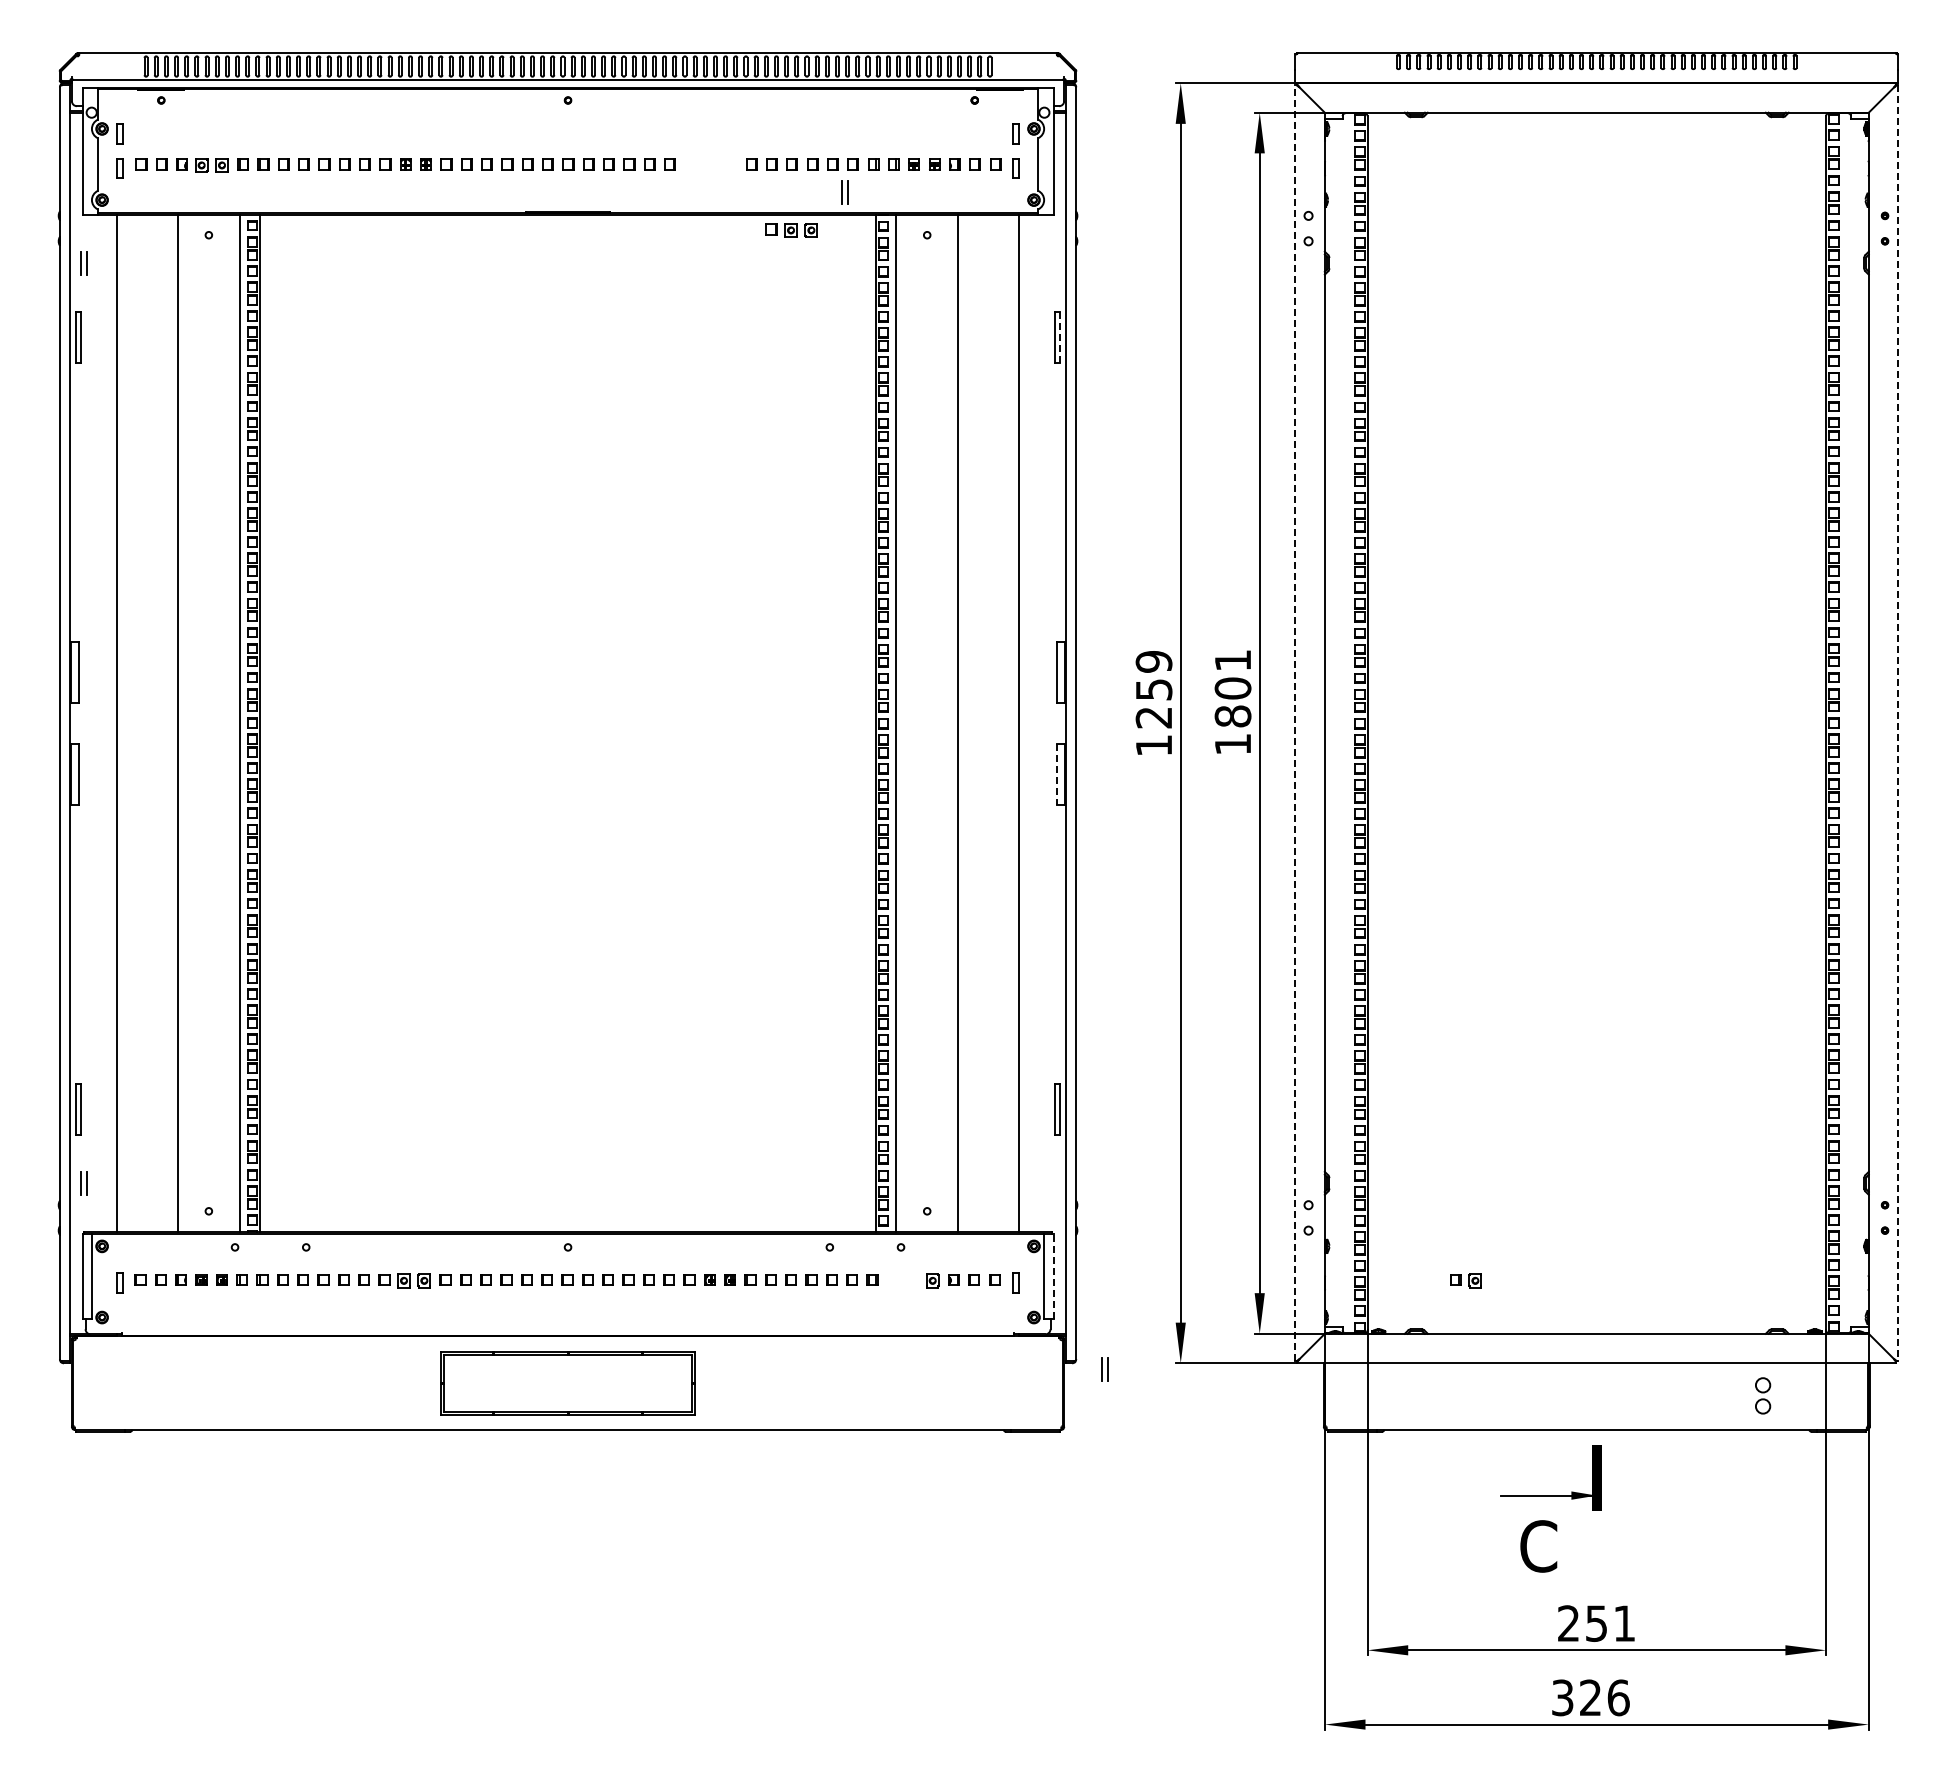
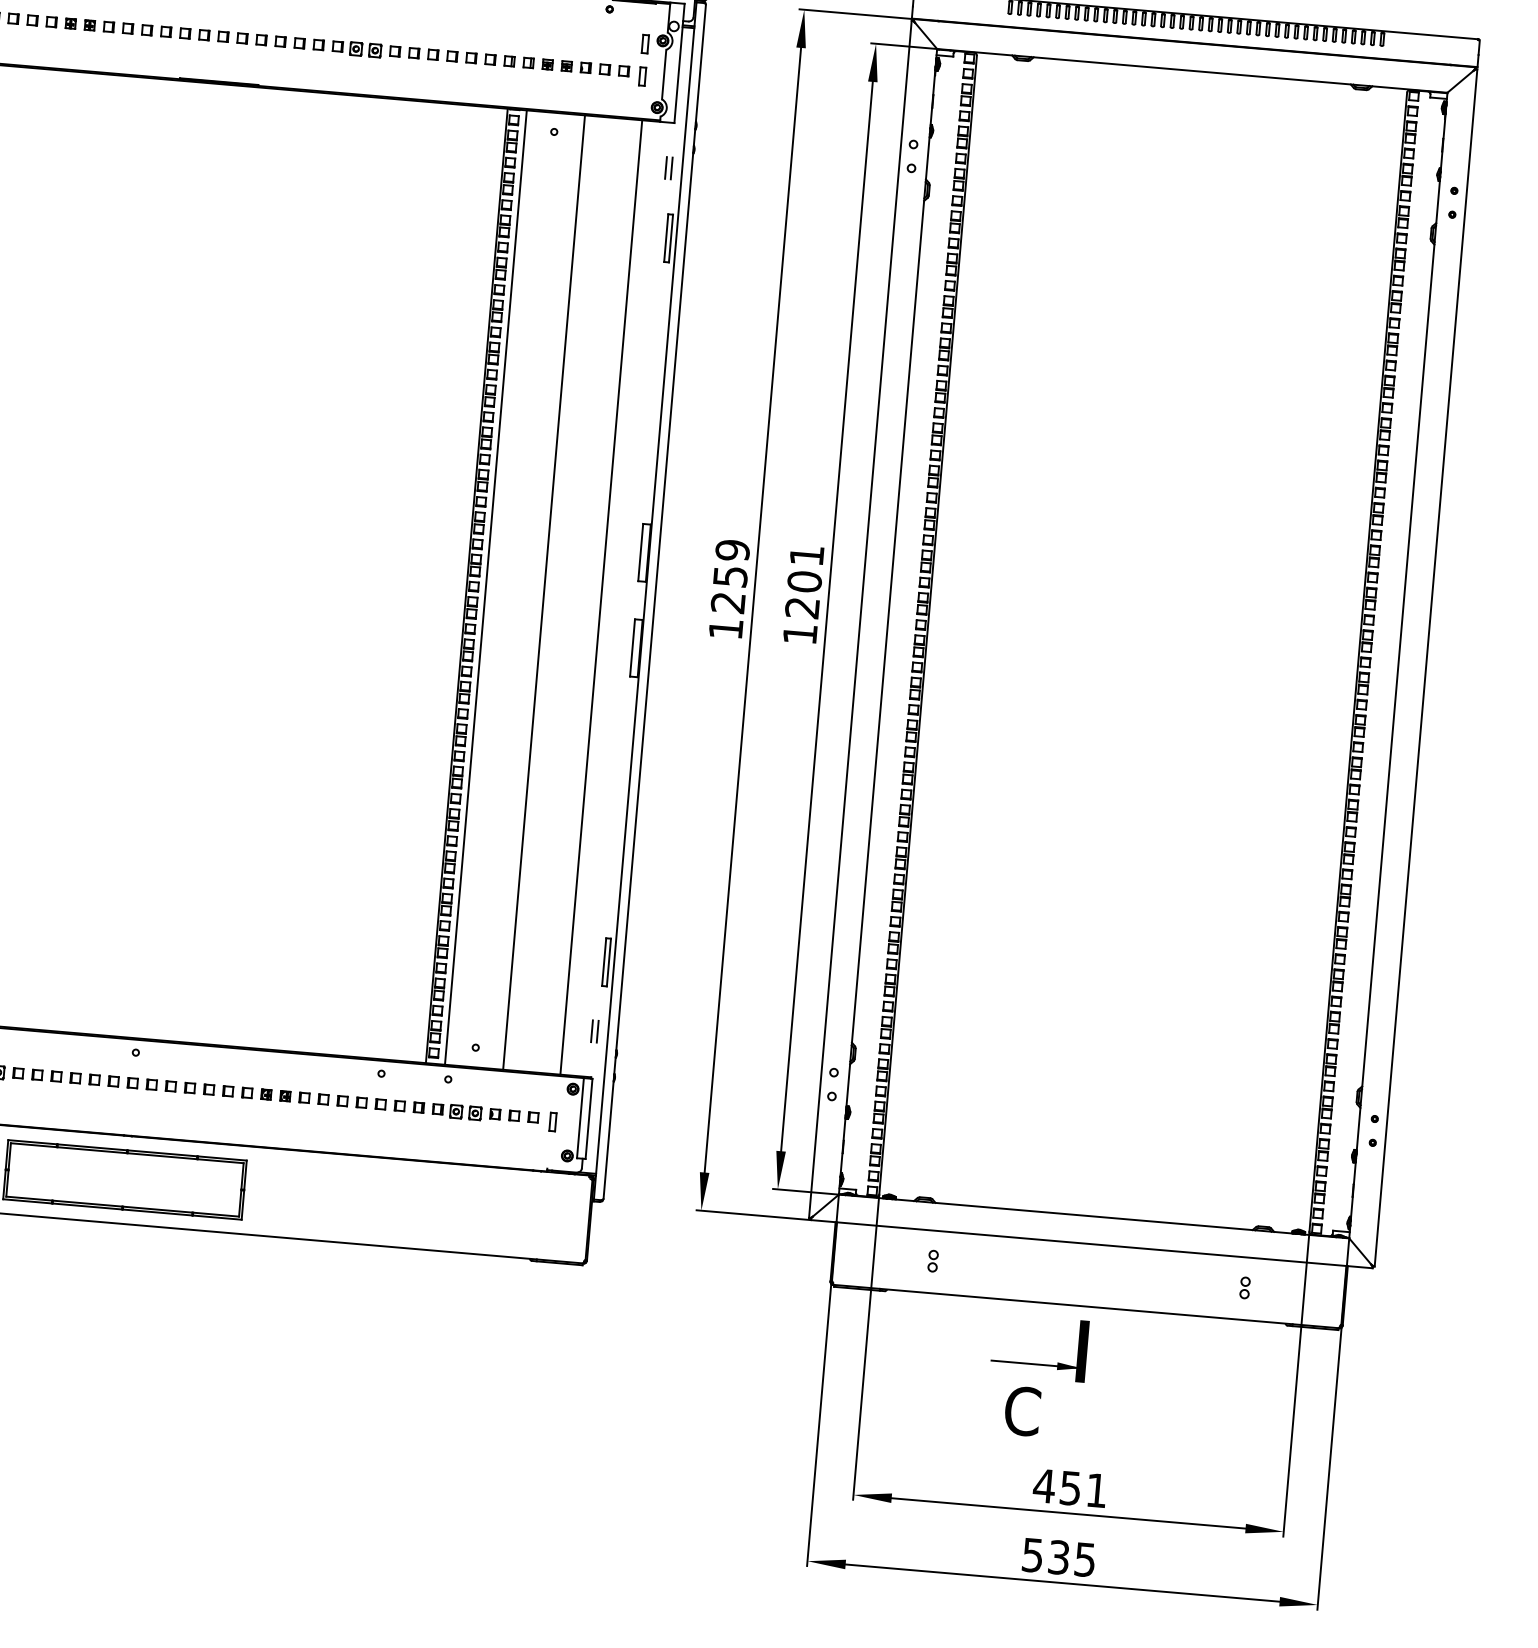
part: (844, 192) -> (668, 168), moved
part: (791, 230) -> (356, 49), moved
line: (1060, 336) -> (671, 237), dashed -> solid
text: (1232, 716) -> (801, 608), 1801 -> 1201
line: (1295, 722) -> (860, 618), dashed -> solid
line: (1898, 723) -> (1426, 668), dashed -> solid
line: (1056, 774) -> (632, 648), dashed -> solid
line: (1053, 1276) -> (588, 1119), dashed -> solid
part: (1465, 1280) -> (447, 1110), moved
part: (1104, 1369) -> (594, 1031), moved
part: (1430, 1395) -> (933, 1260), added
part: (1762, 1395) -> (1244, 1287), size x0.62
text: (1568, 1623) -> (1044, 1485), 251 -> 451
text: (1590, 1697) -> (1058, 1557), 326 -> 535

